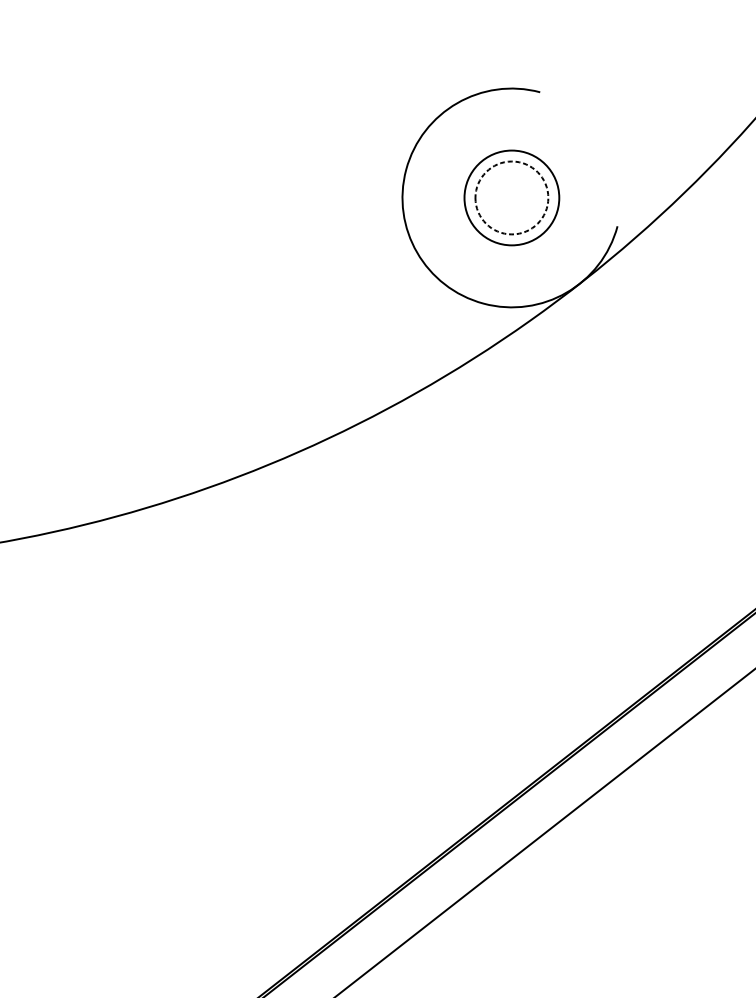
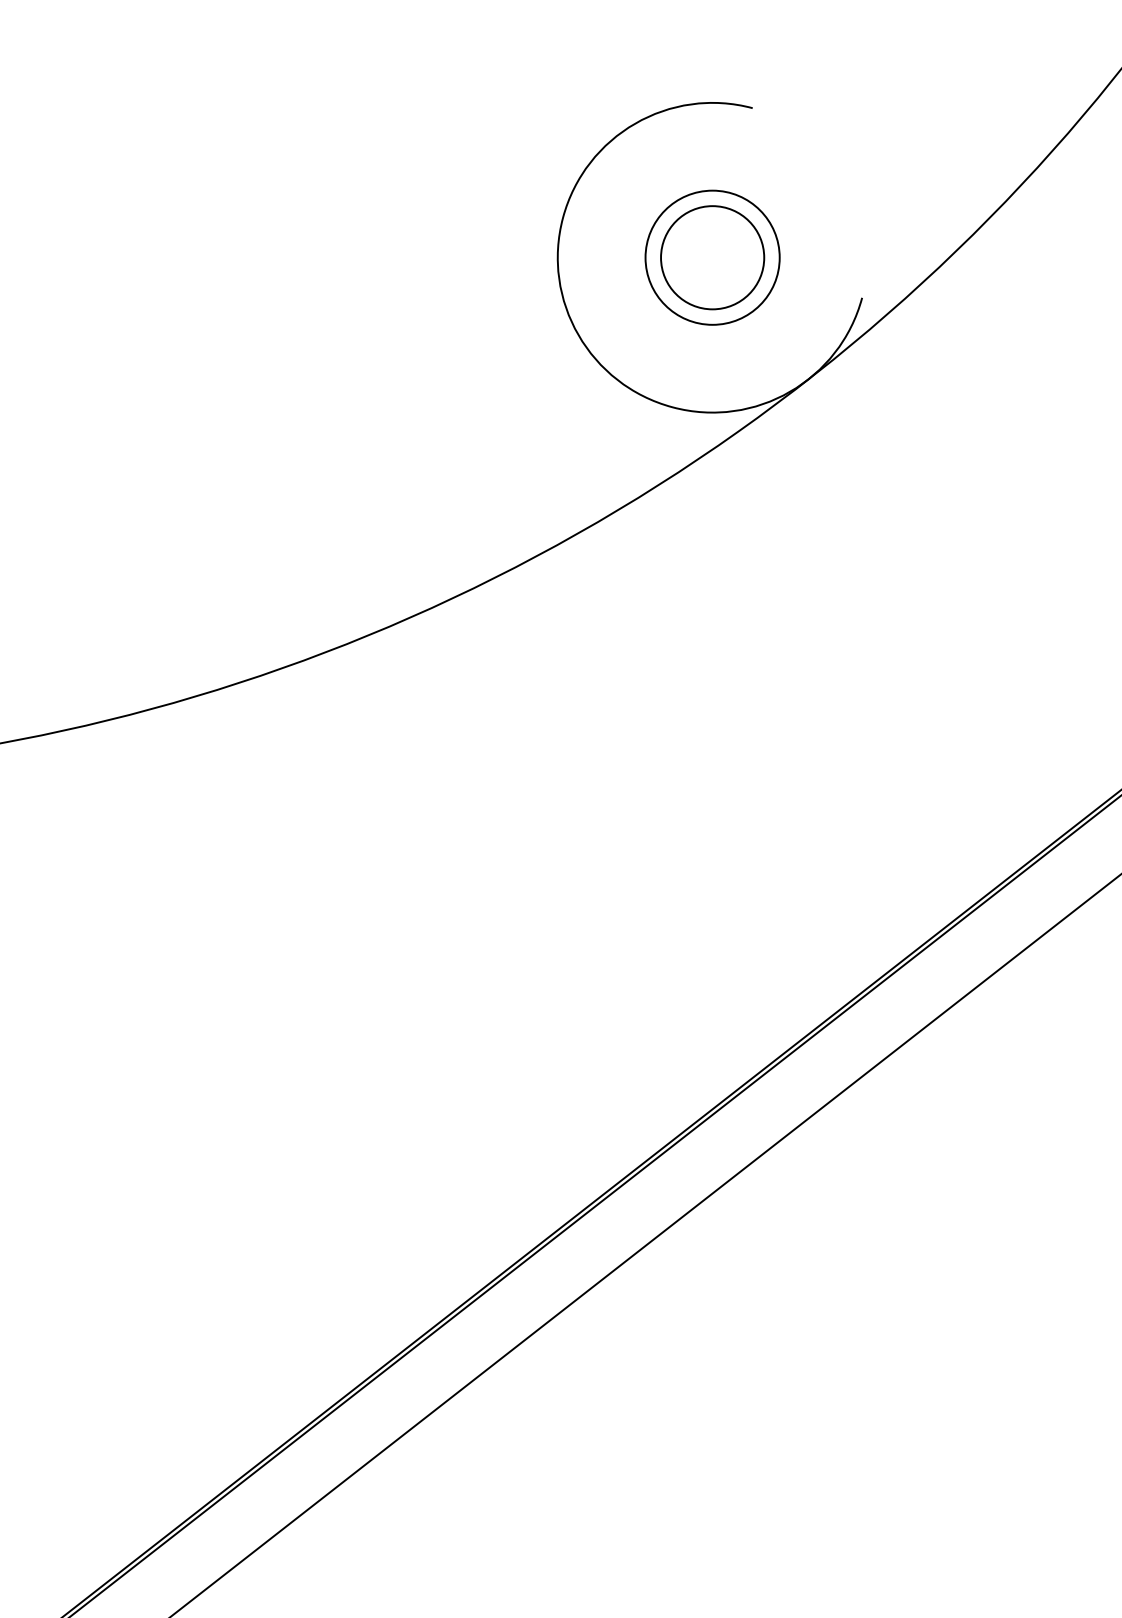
circle: (511, 197) -> (712, 257), dashed -> solid

